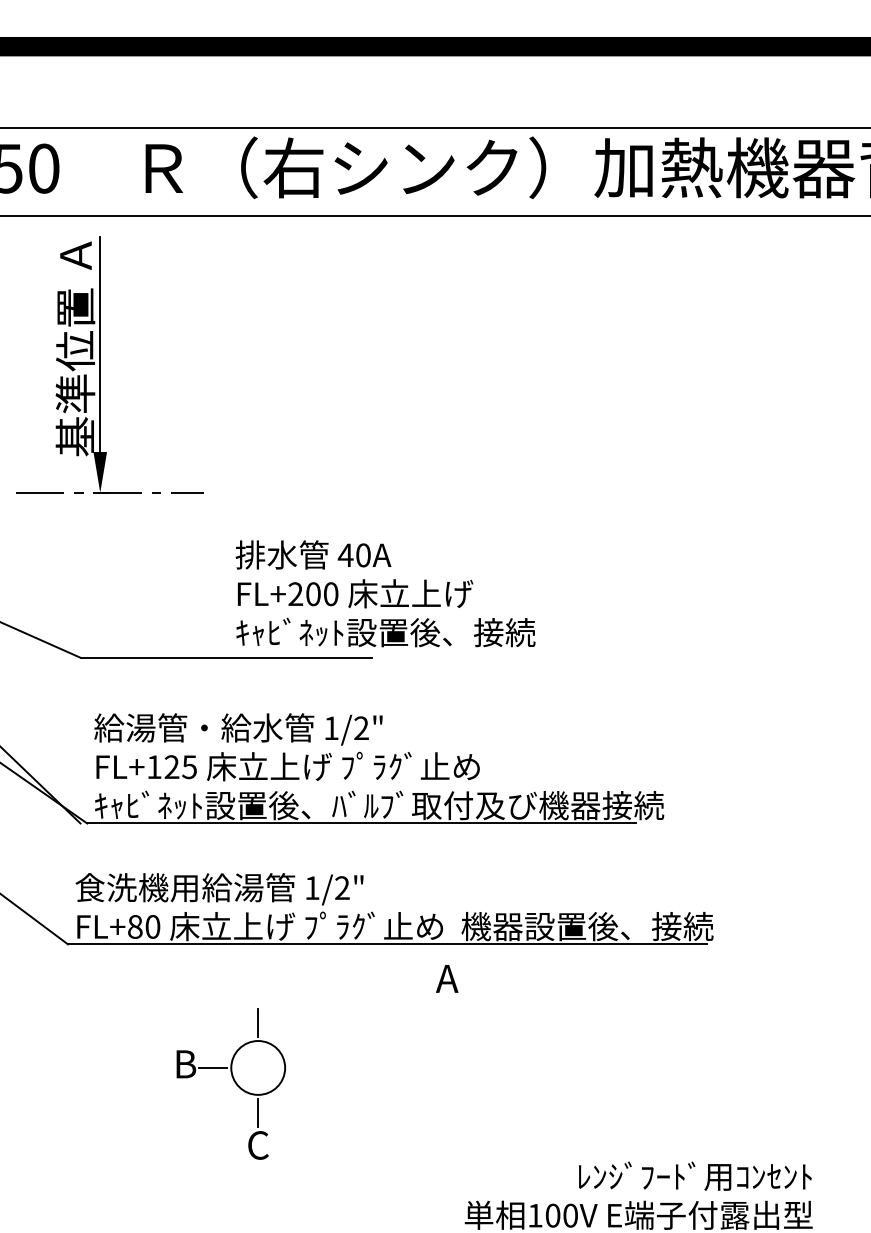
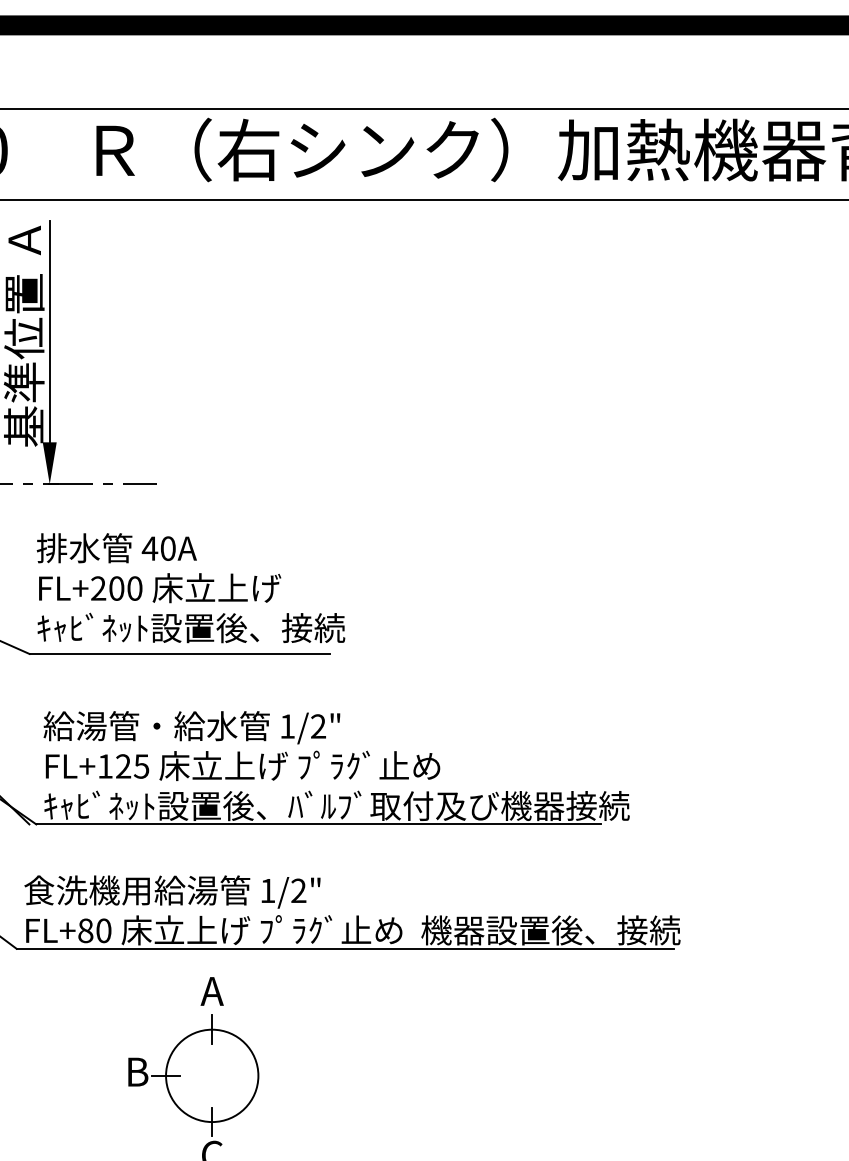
text: (385, 593) -> (190, 587), moved
text: (447, 978) -> (212, 991), moved
circle: (258, 1067) -> (212, 1075), size x1.67

